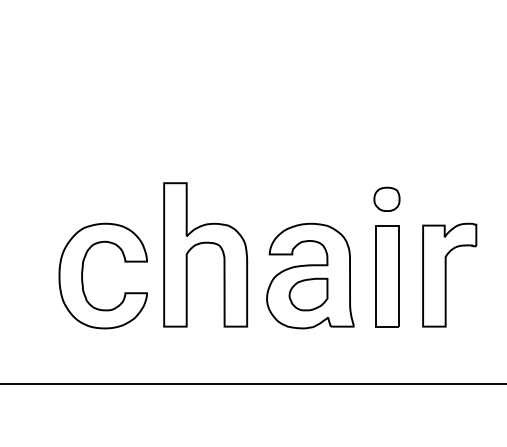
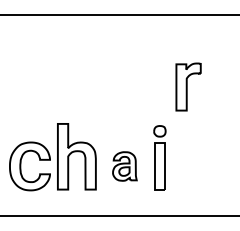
part: (449, 274) -> (188, 86), moved
part: (309, 276) -> (124, 166), size x0.6

